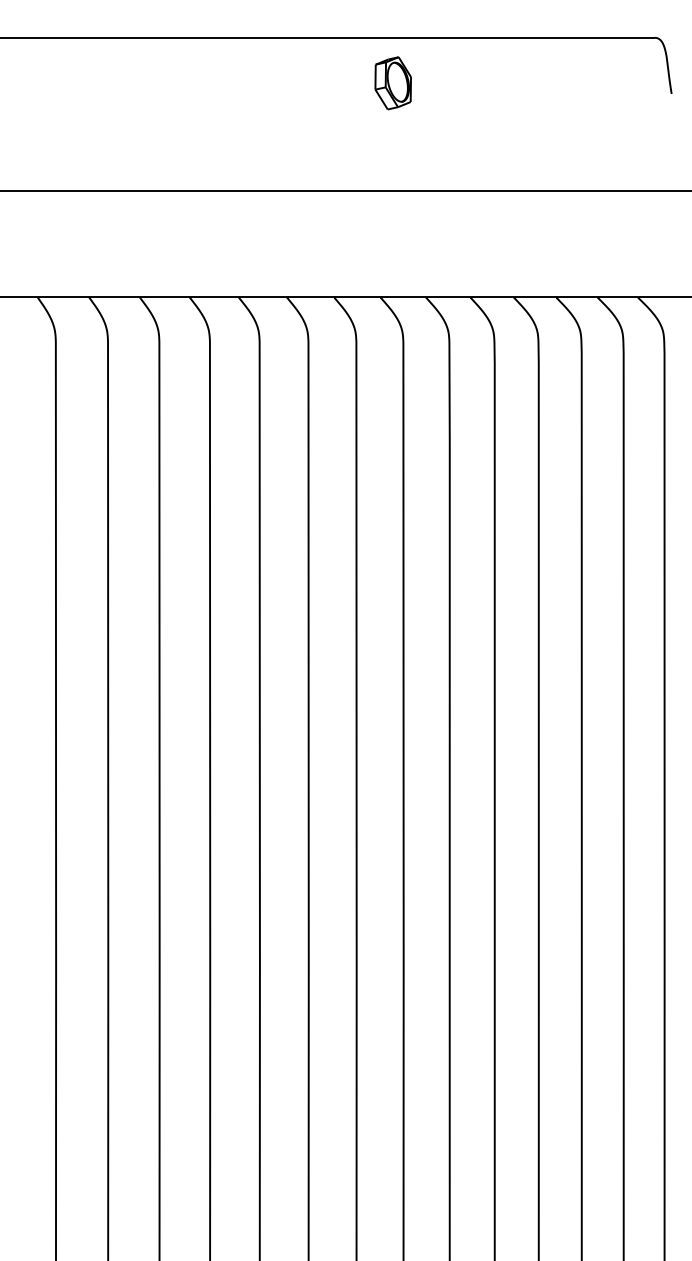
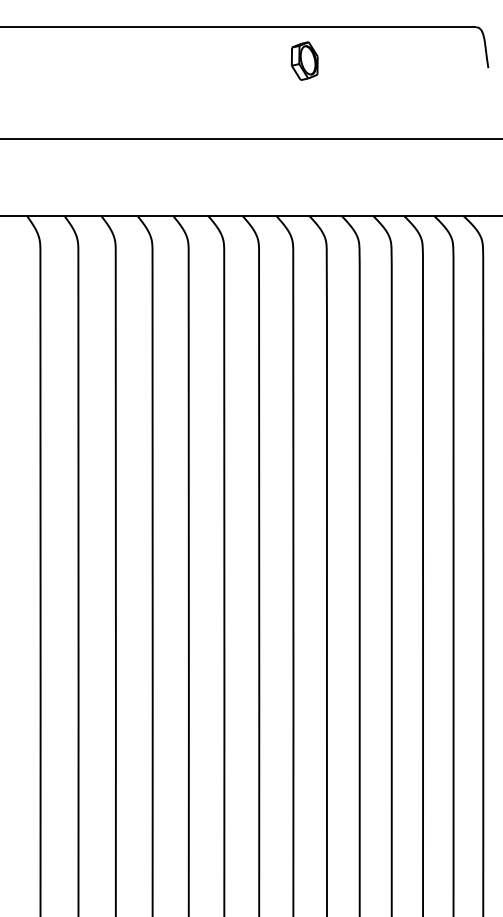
part: (392, 83) -> (304, 61), moved

